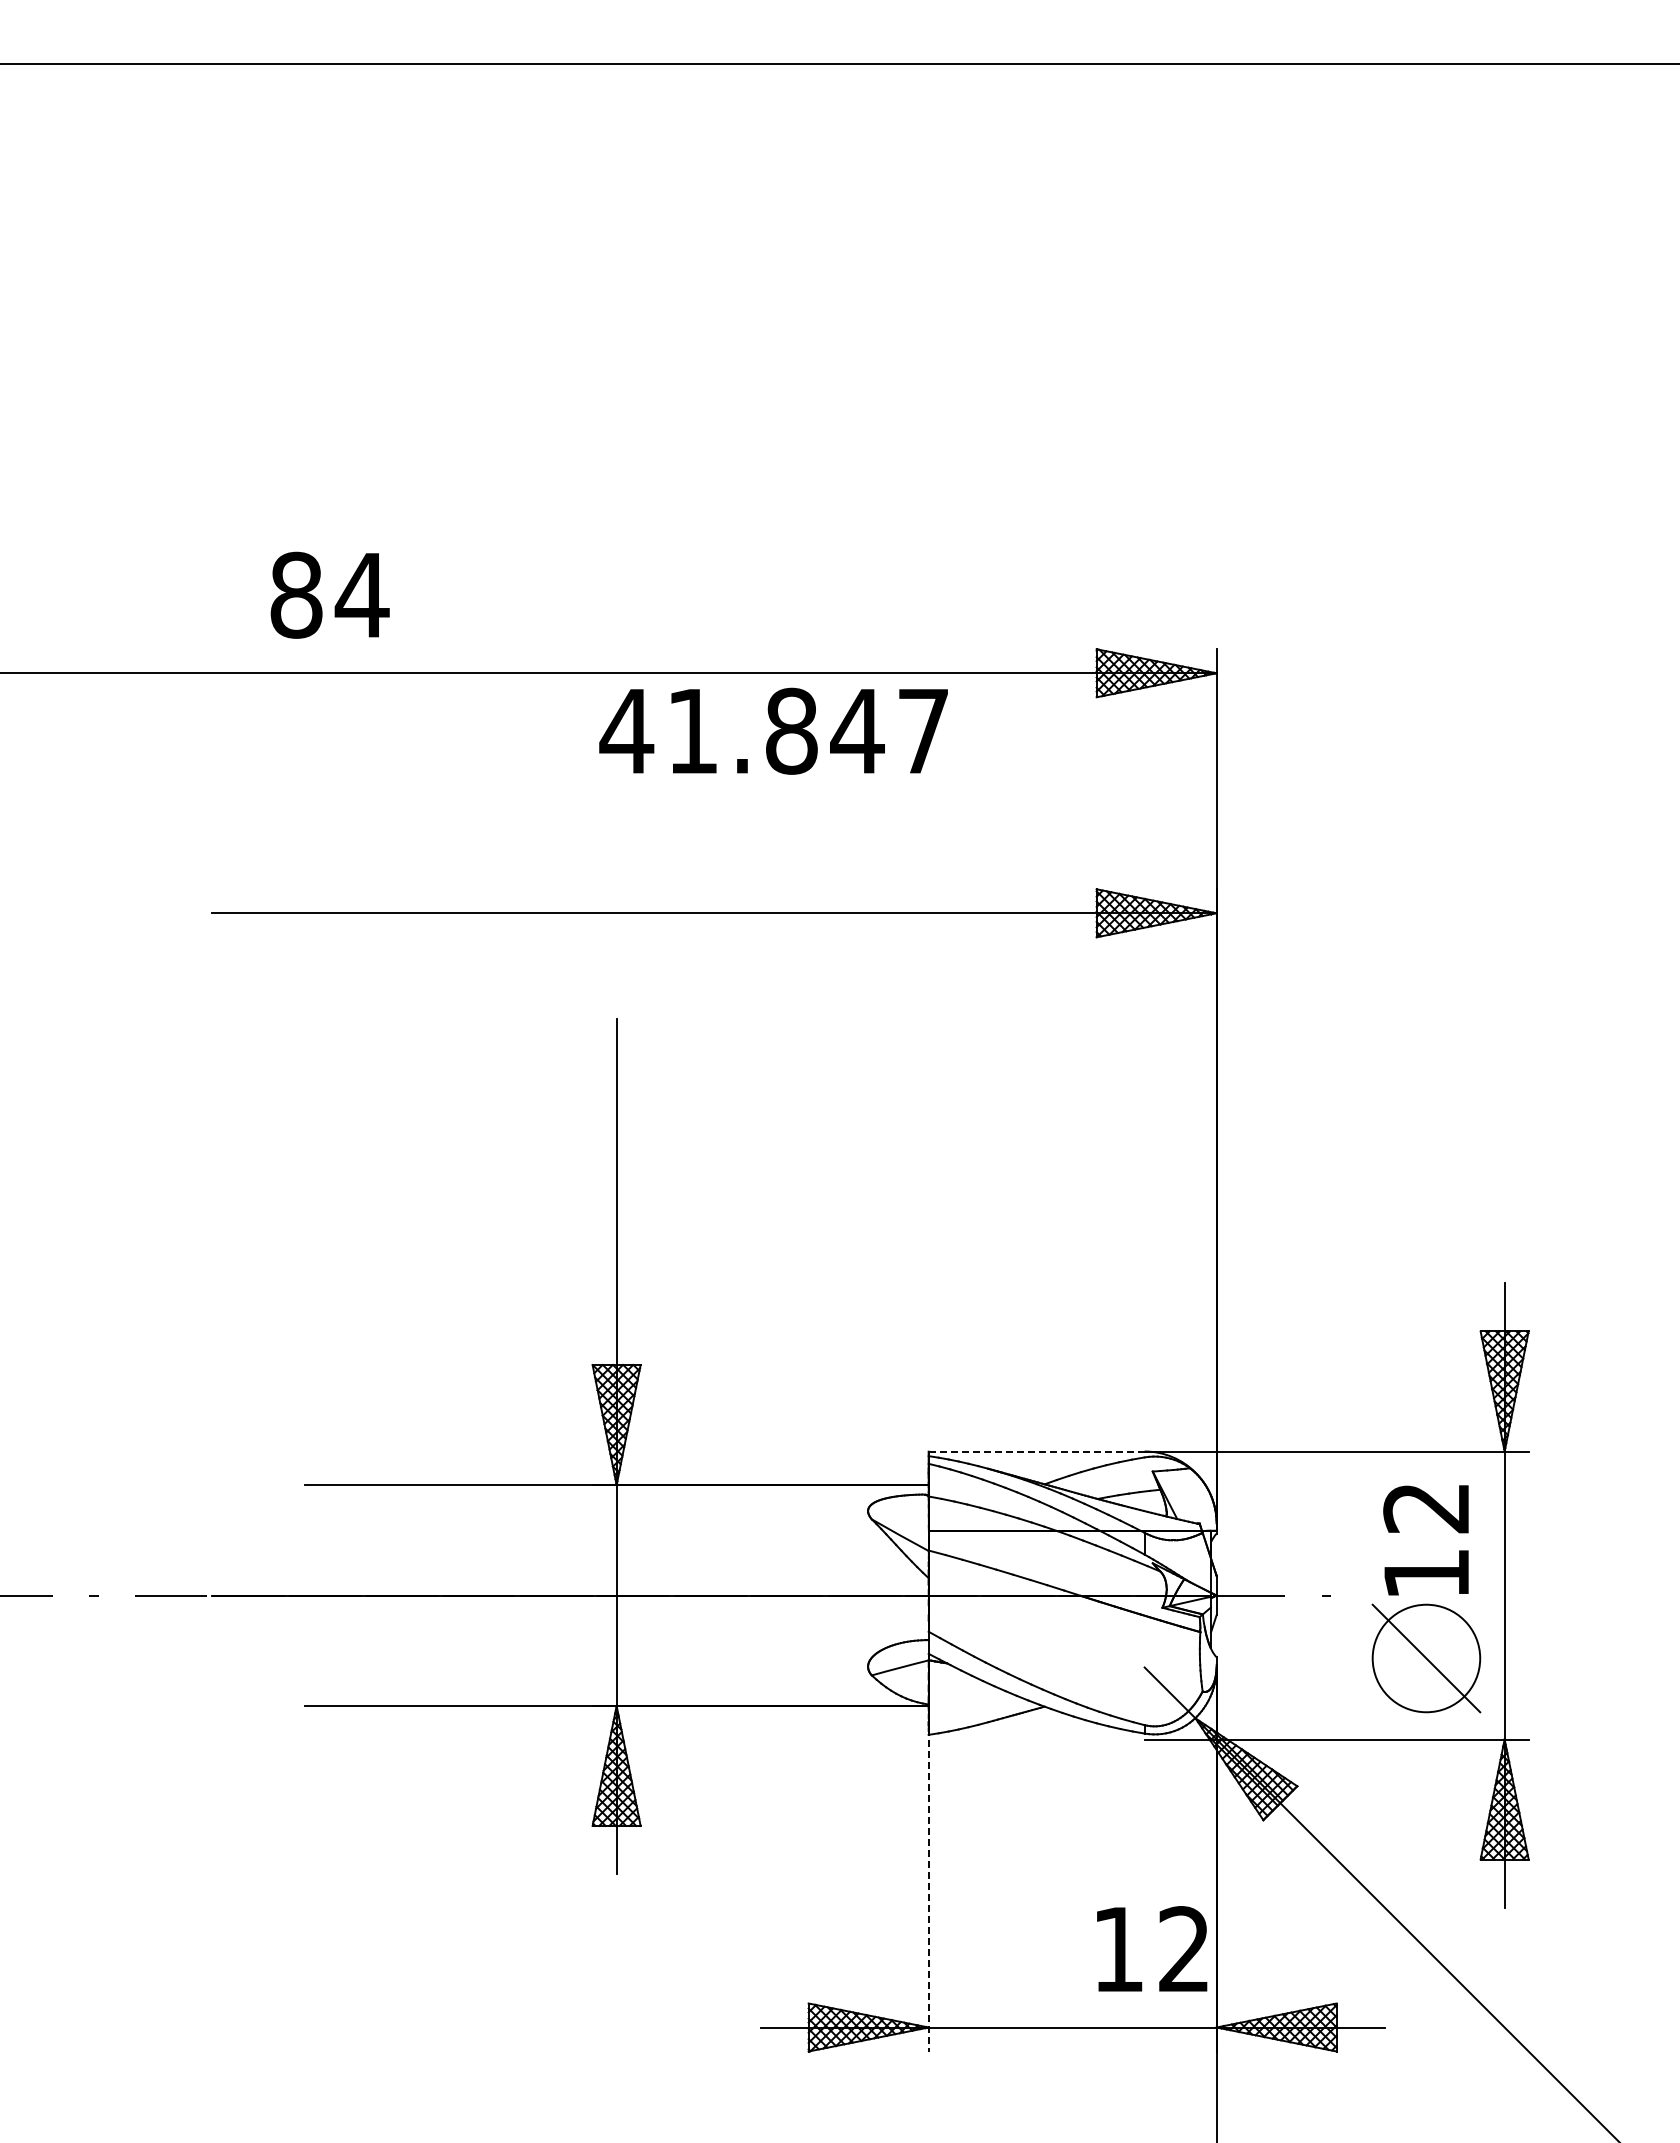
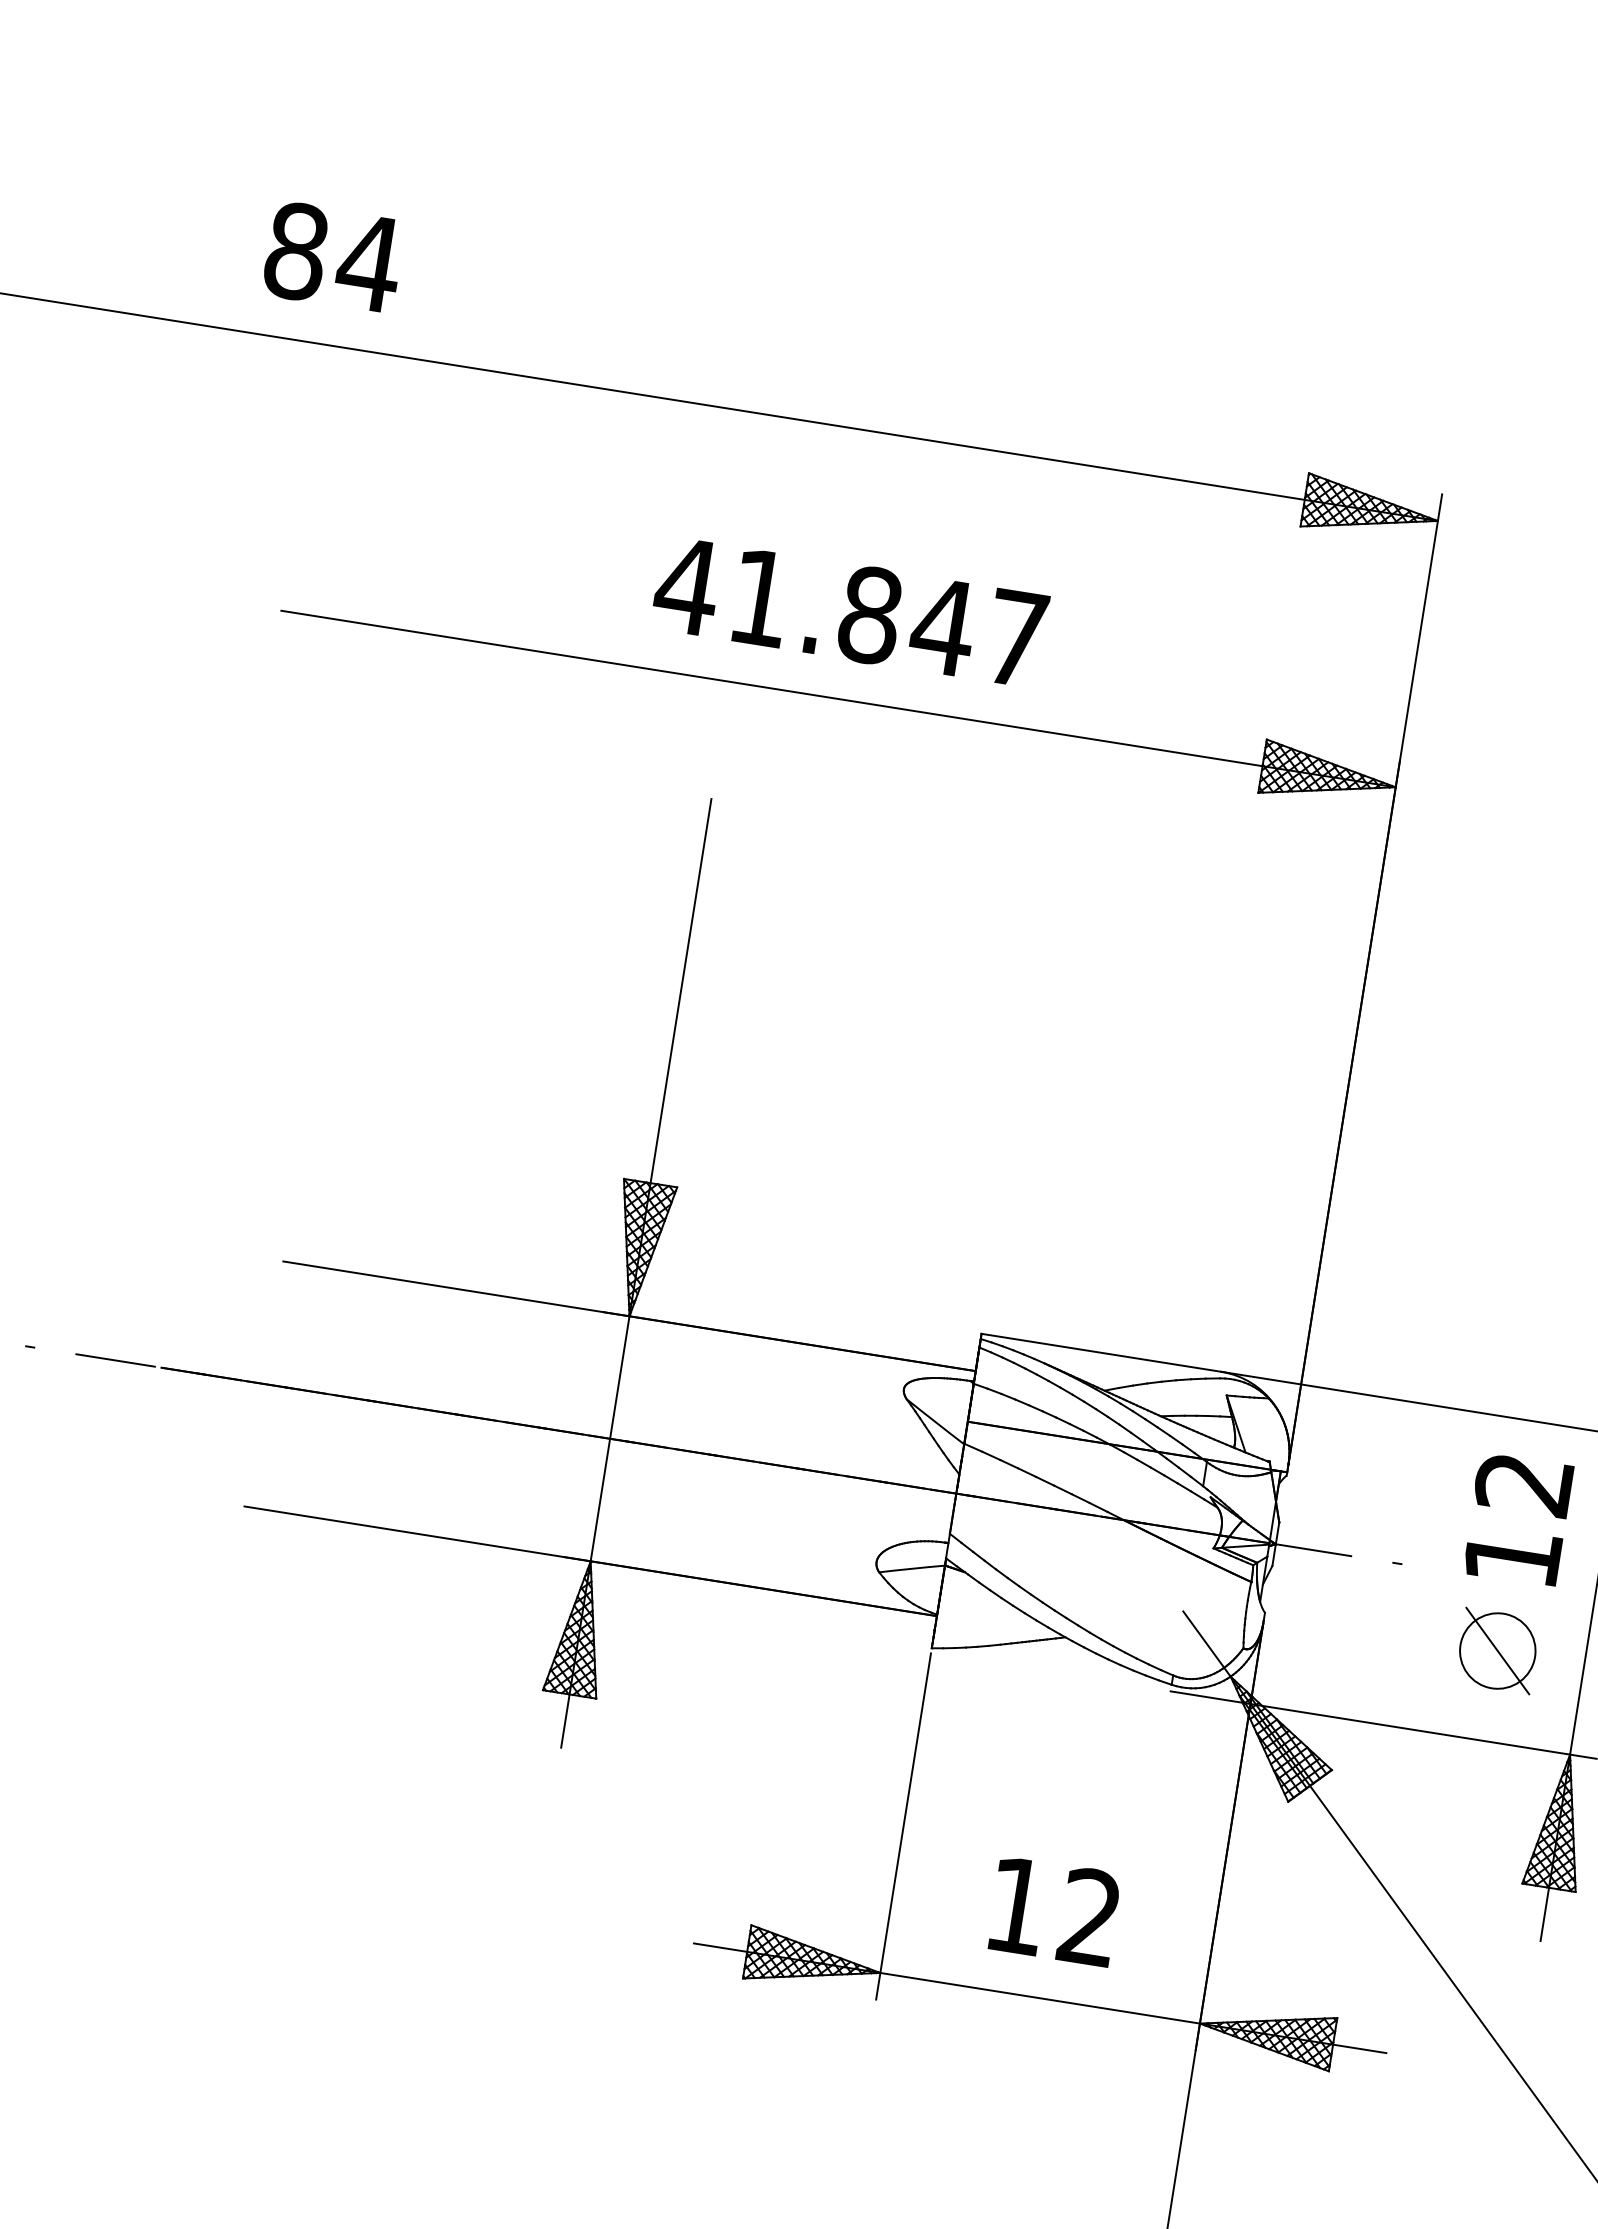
text: (329, 594) -> (333, 256), moved
text: (773, 730) -> (850, 611), moved
line: (1036, 1451) -> (1101, 1352), dashed -> solid
part: (1426, 1658) -> (1497, 1651), size x0.62
line: (928, 1896) -> (903, 1827), dashed -> solid
text: (1152, 1948) -> (1054, 1910), moved

